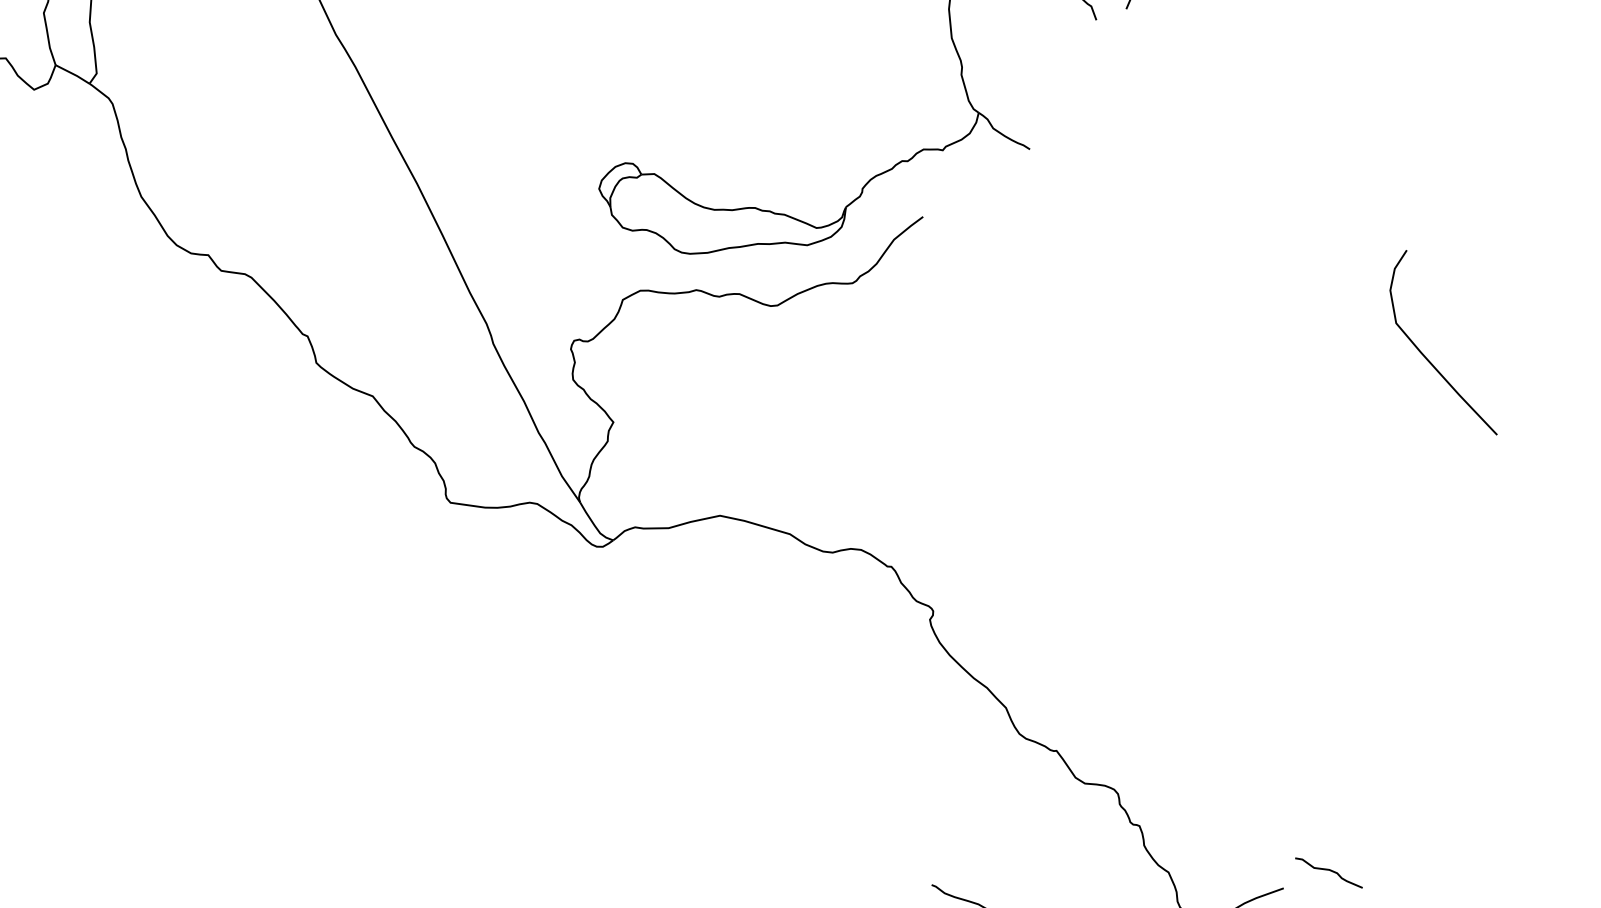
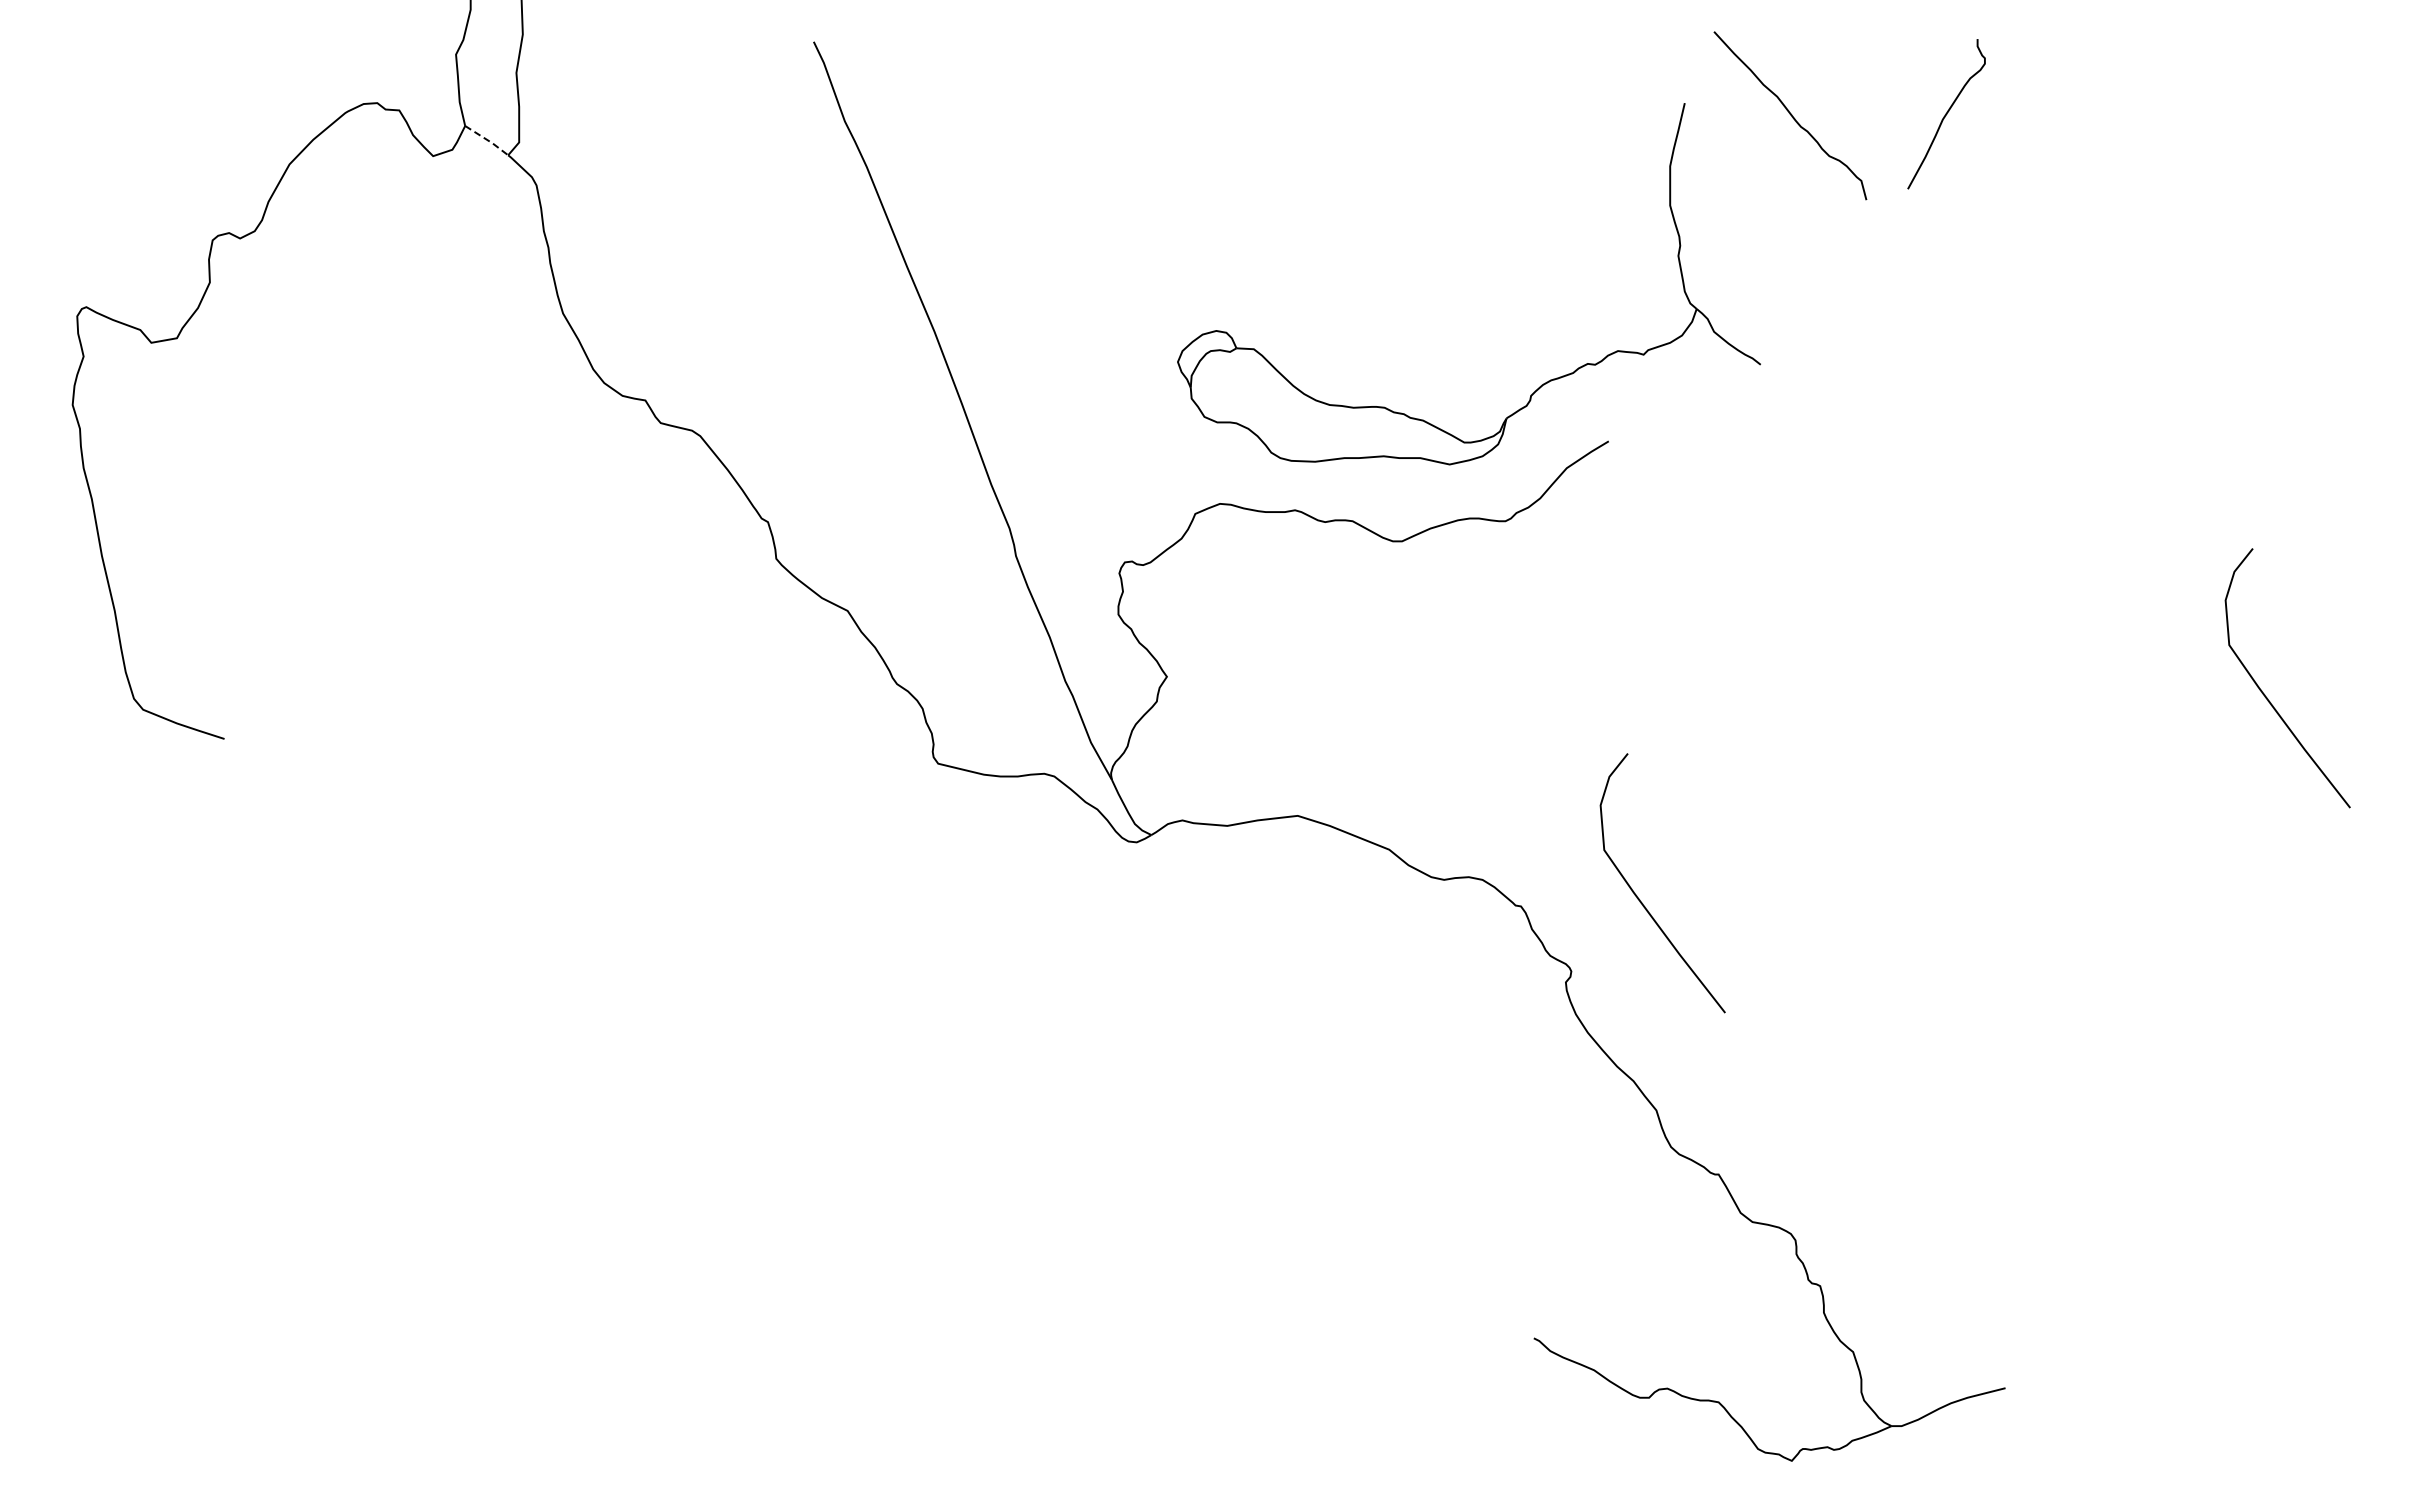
line: (73, 74) -> (487, 140), solid -> dashed
curve: (979, 553) -> (1640, 899), added
curve: (1329, 870) -> (2068, 1370), removed

